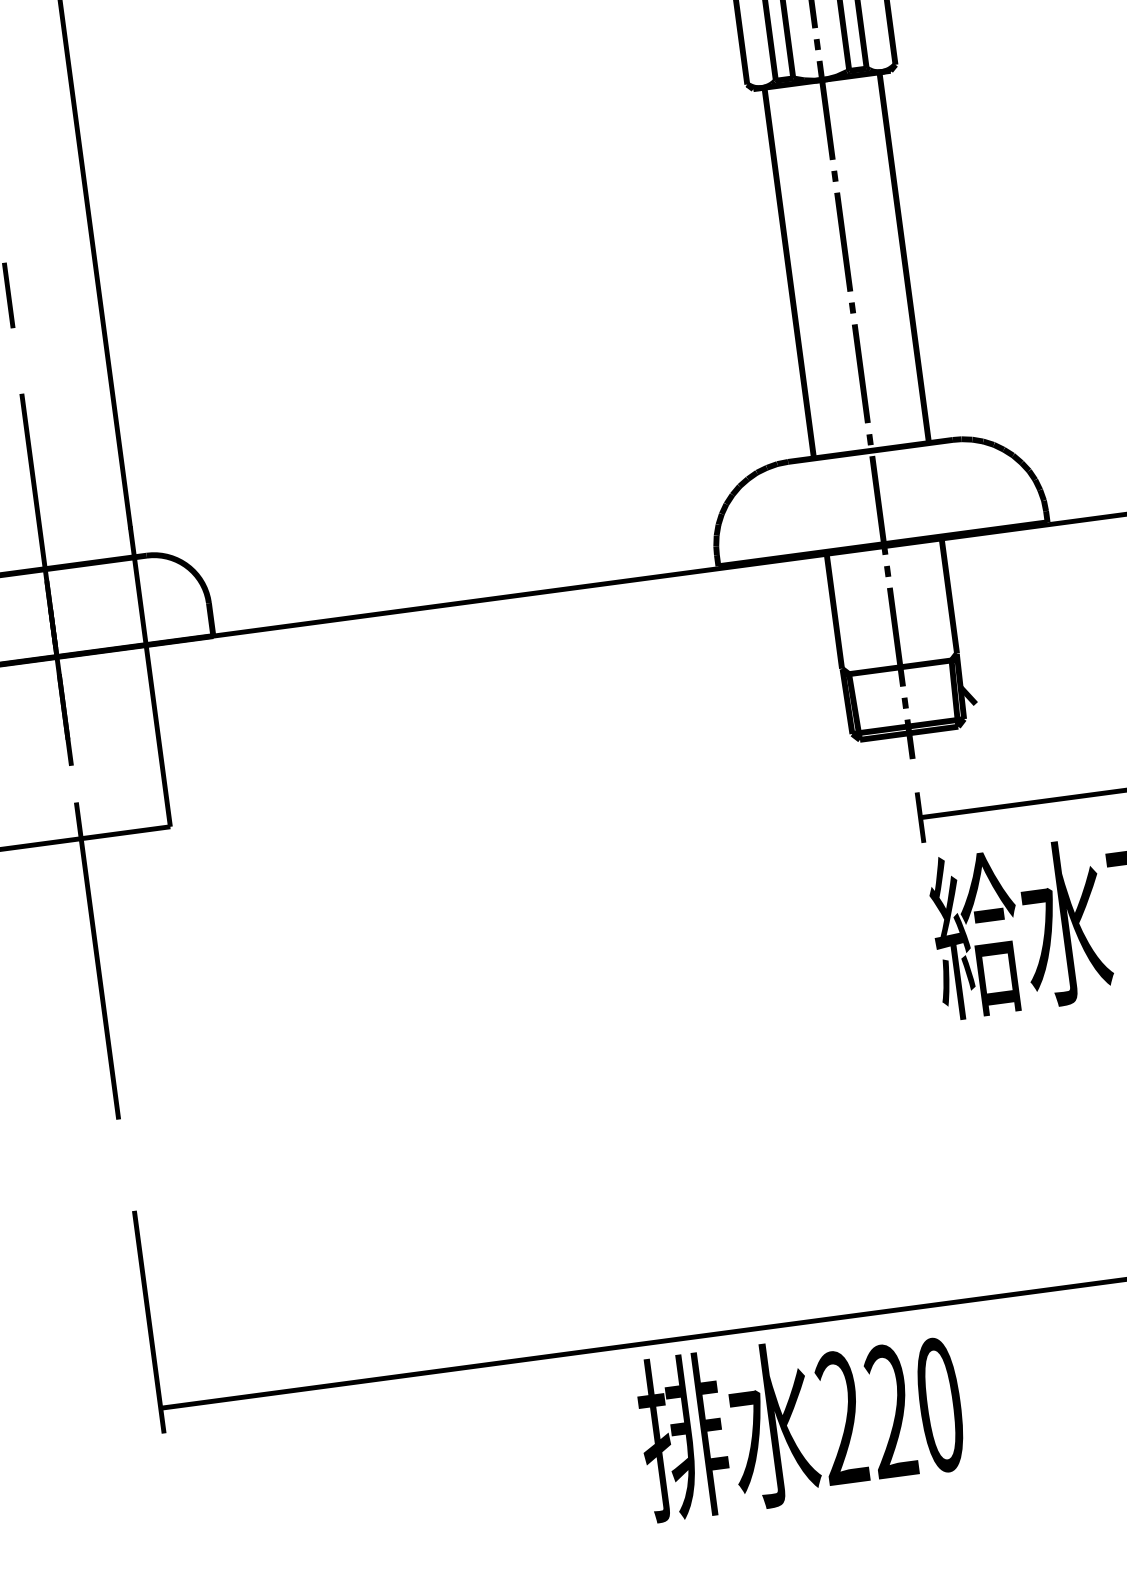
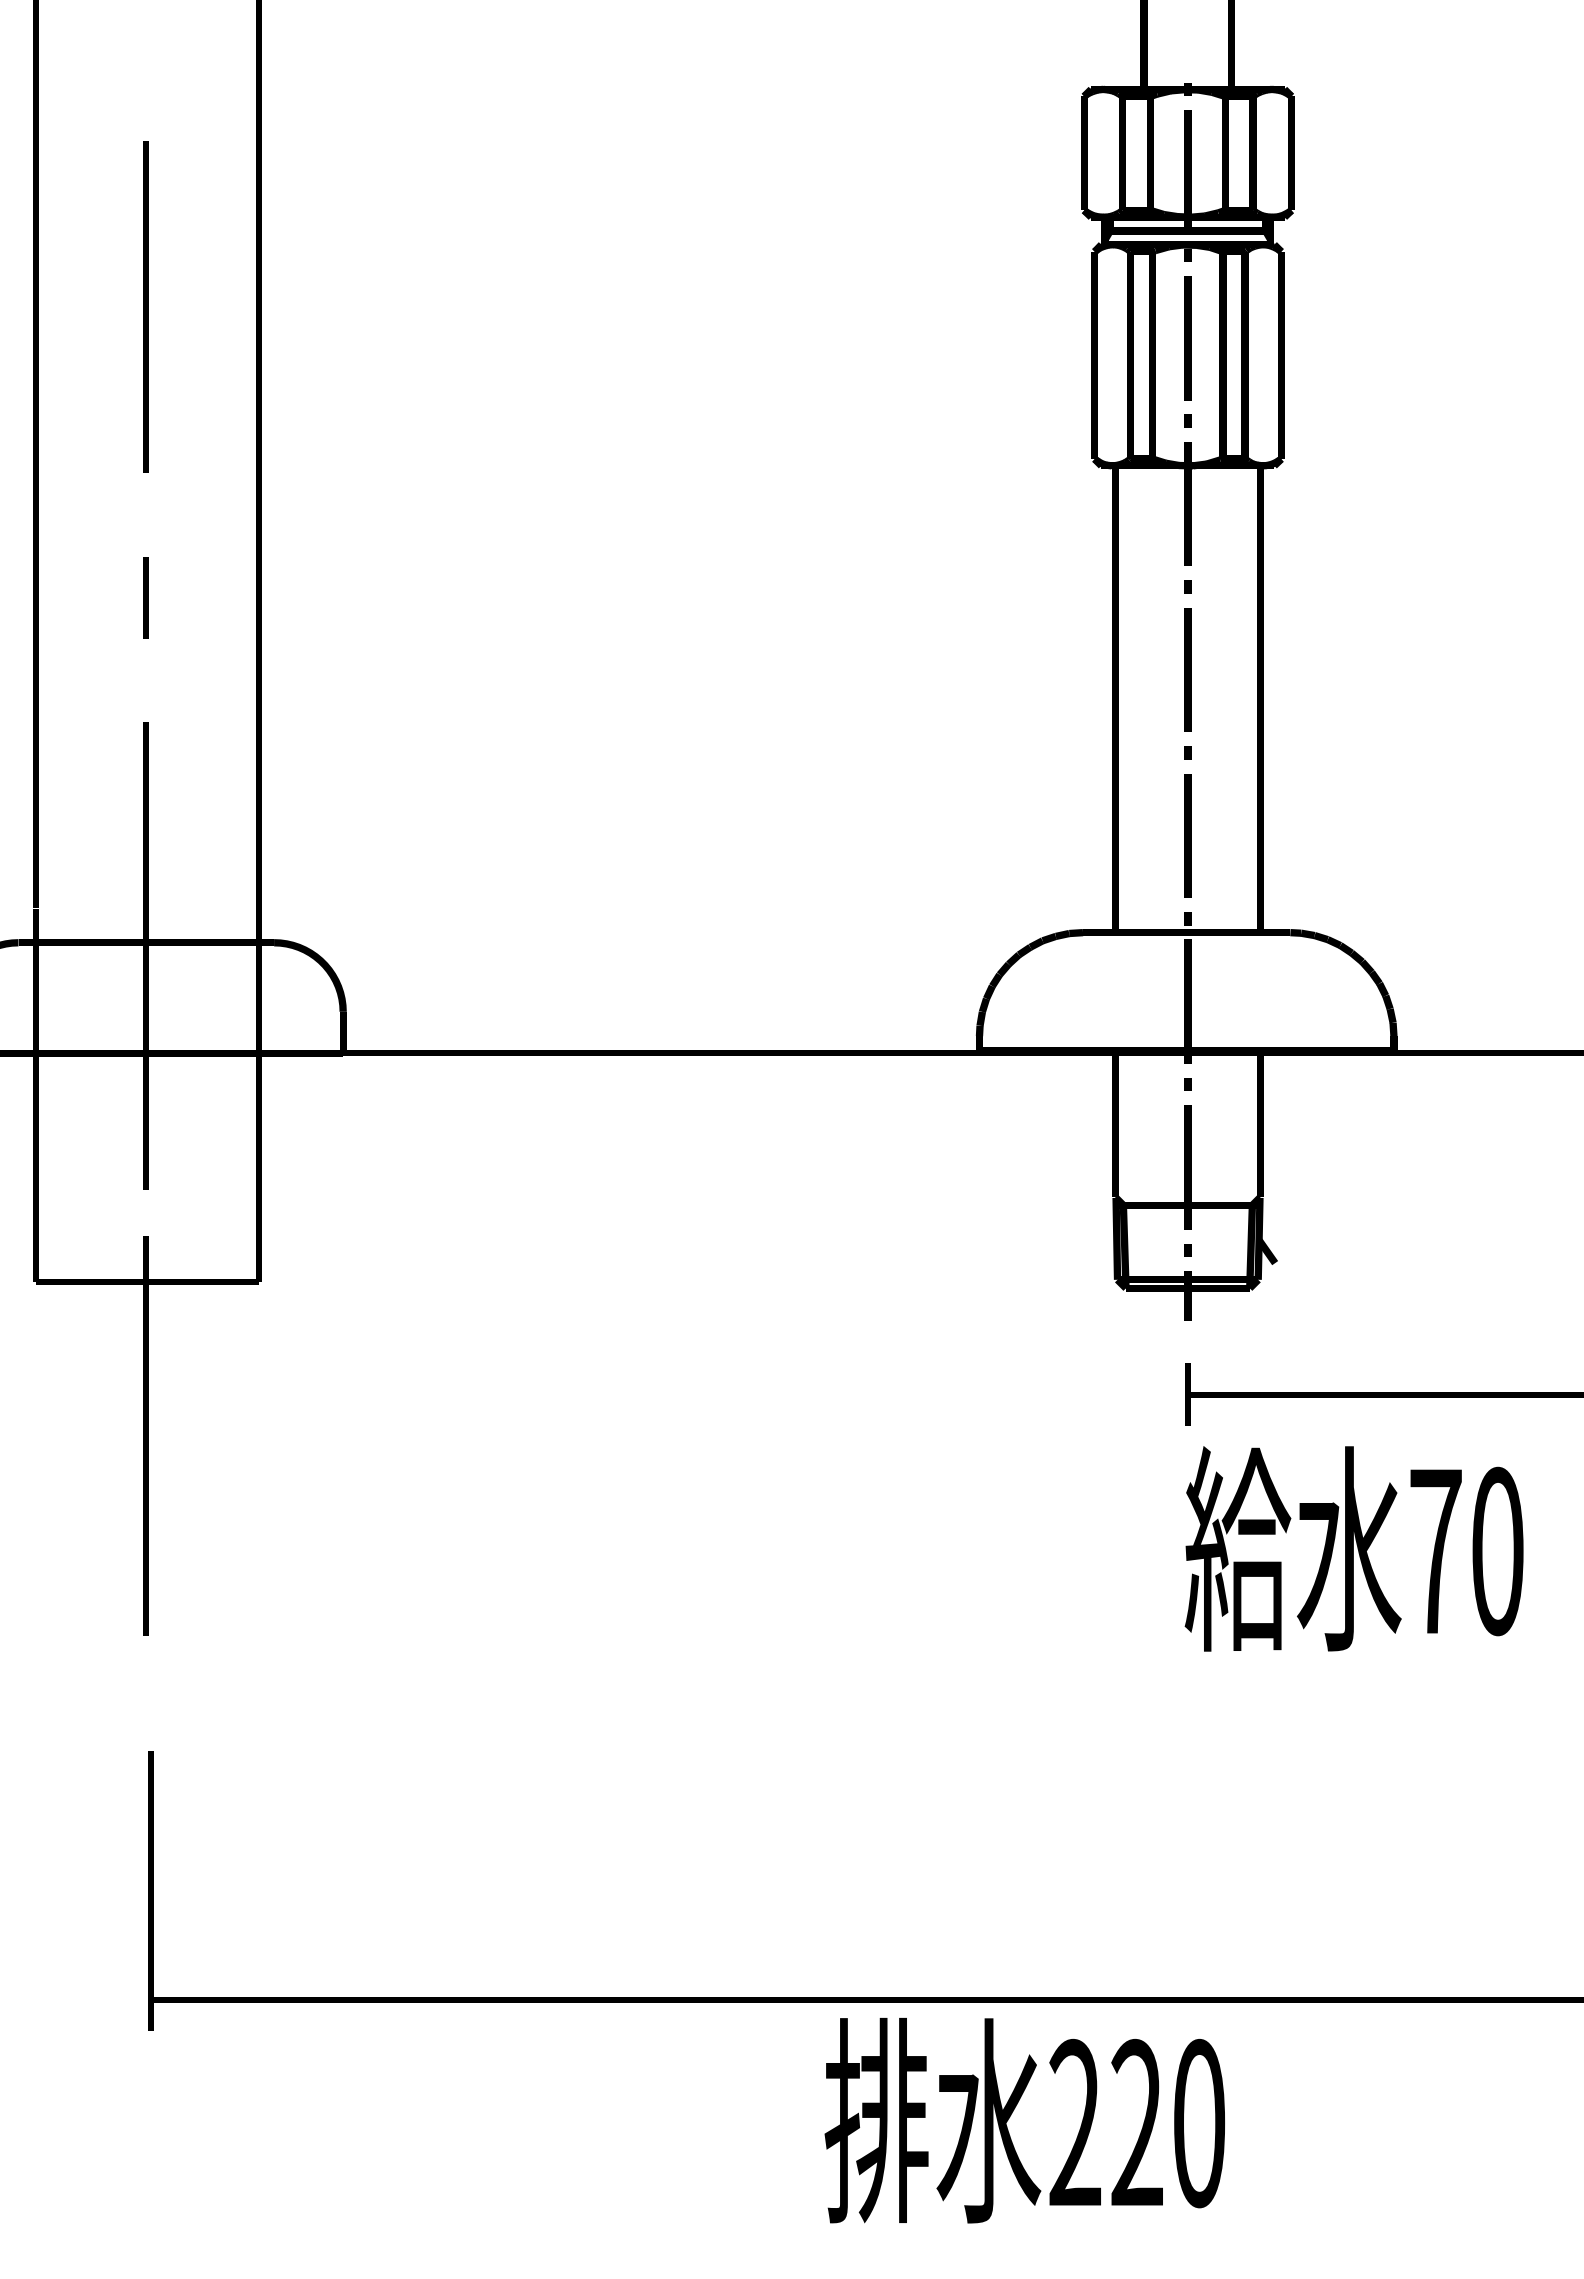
text: (800, 1421) -> (1024, 2120), moved

